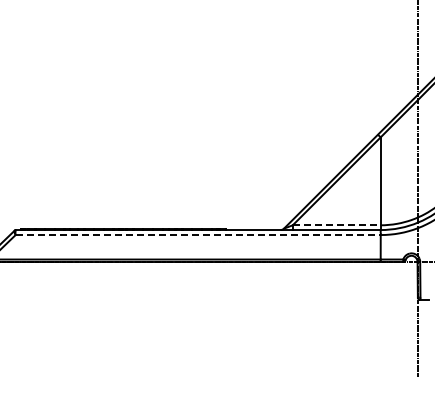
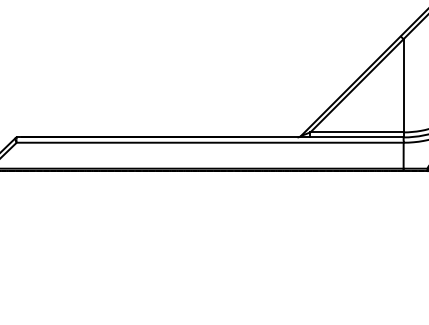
line: (336, 225) -> (356, 132), dashed -> solid
line: (198, 235) -> (210, 143), dashed -> solid

